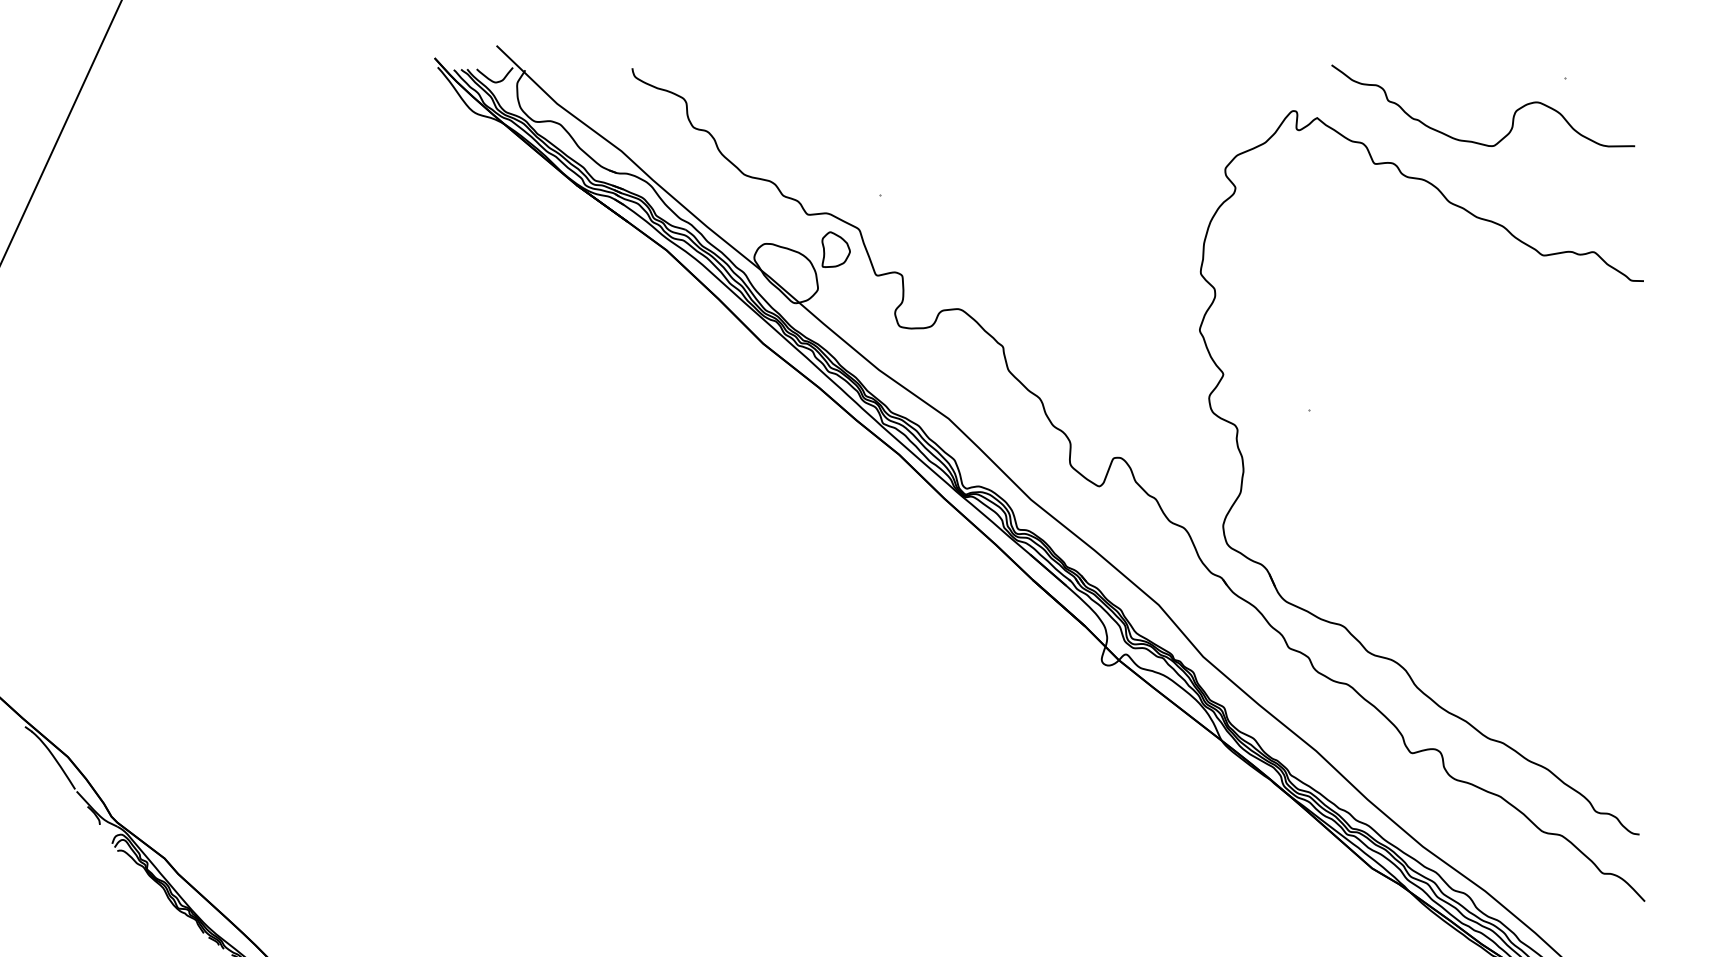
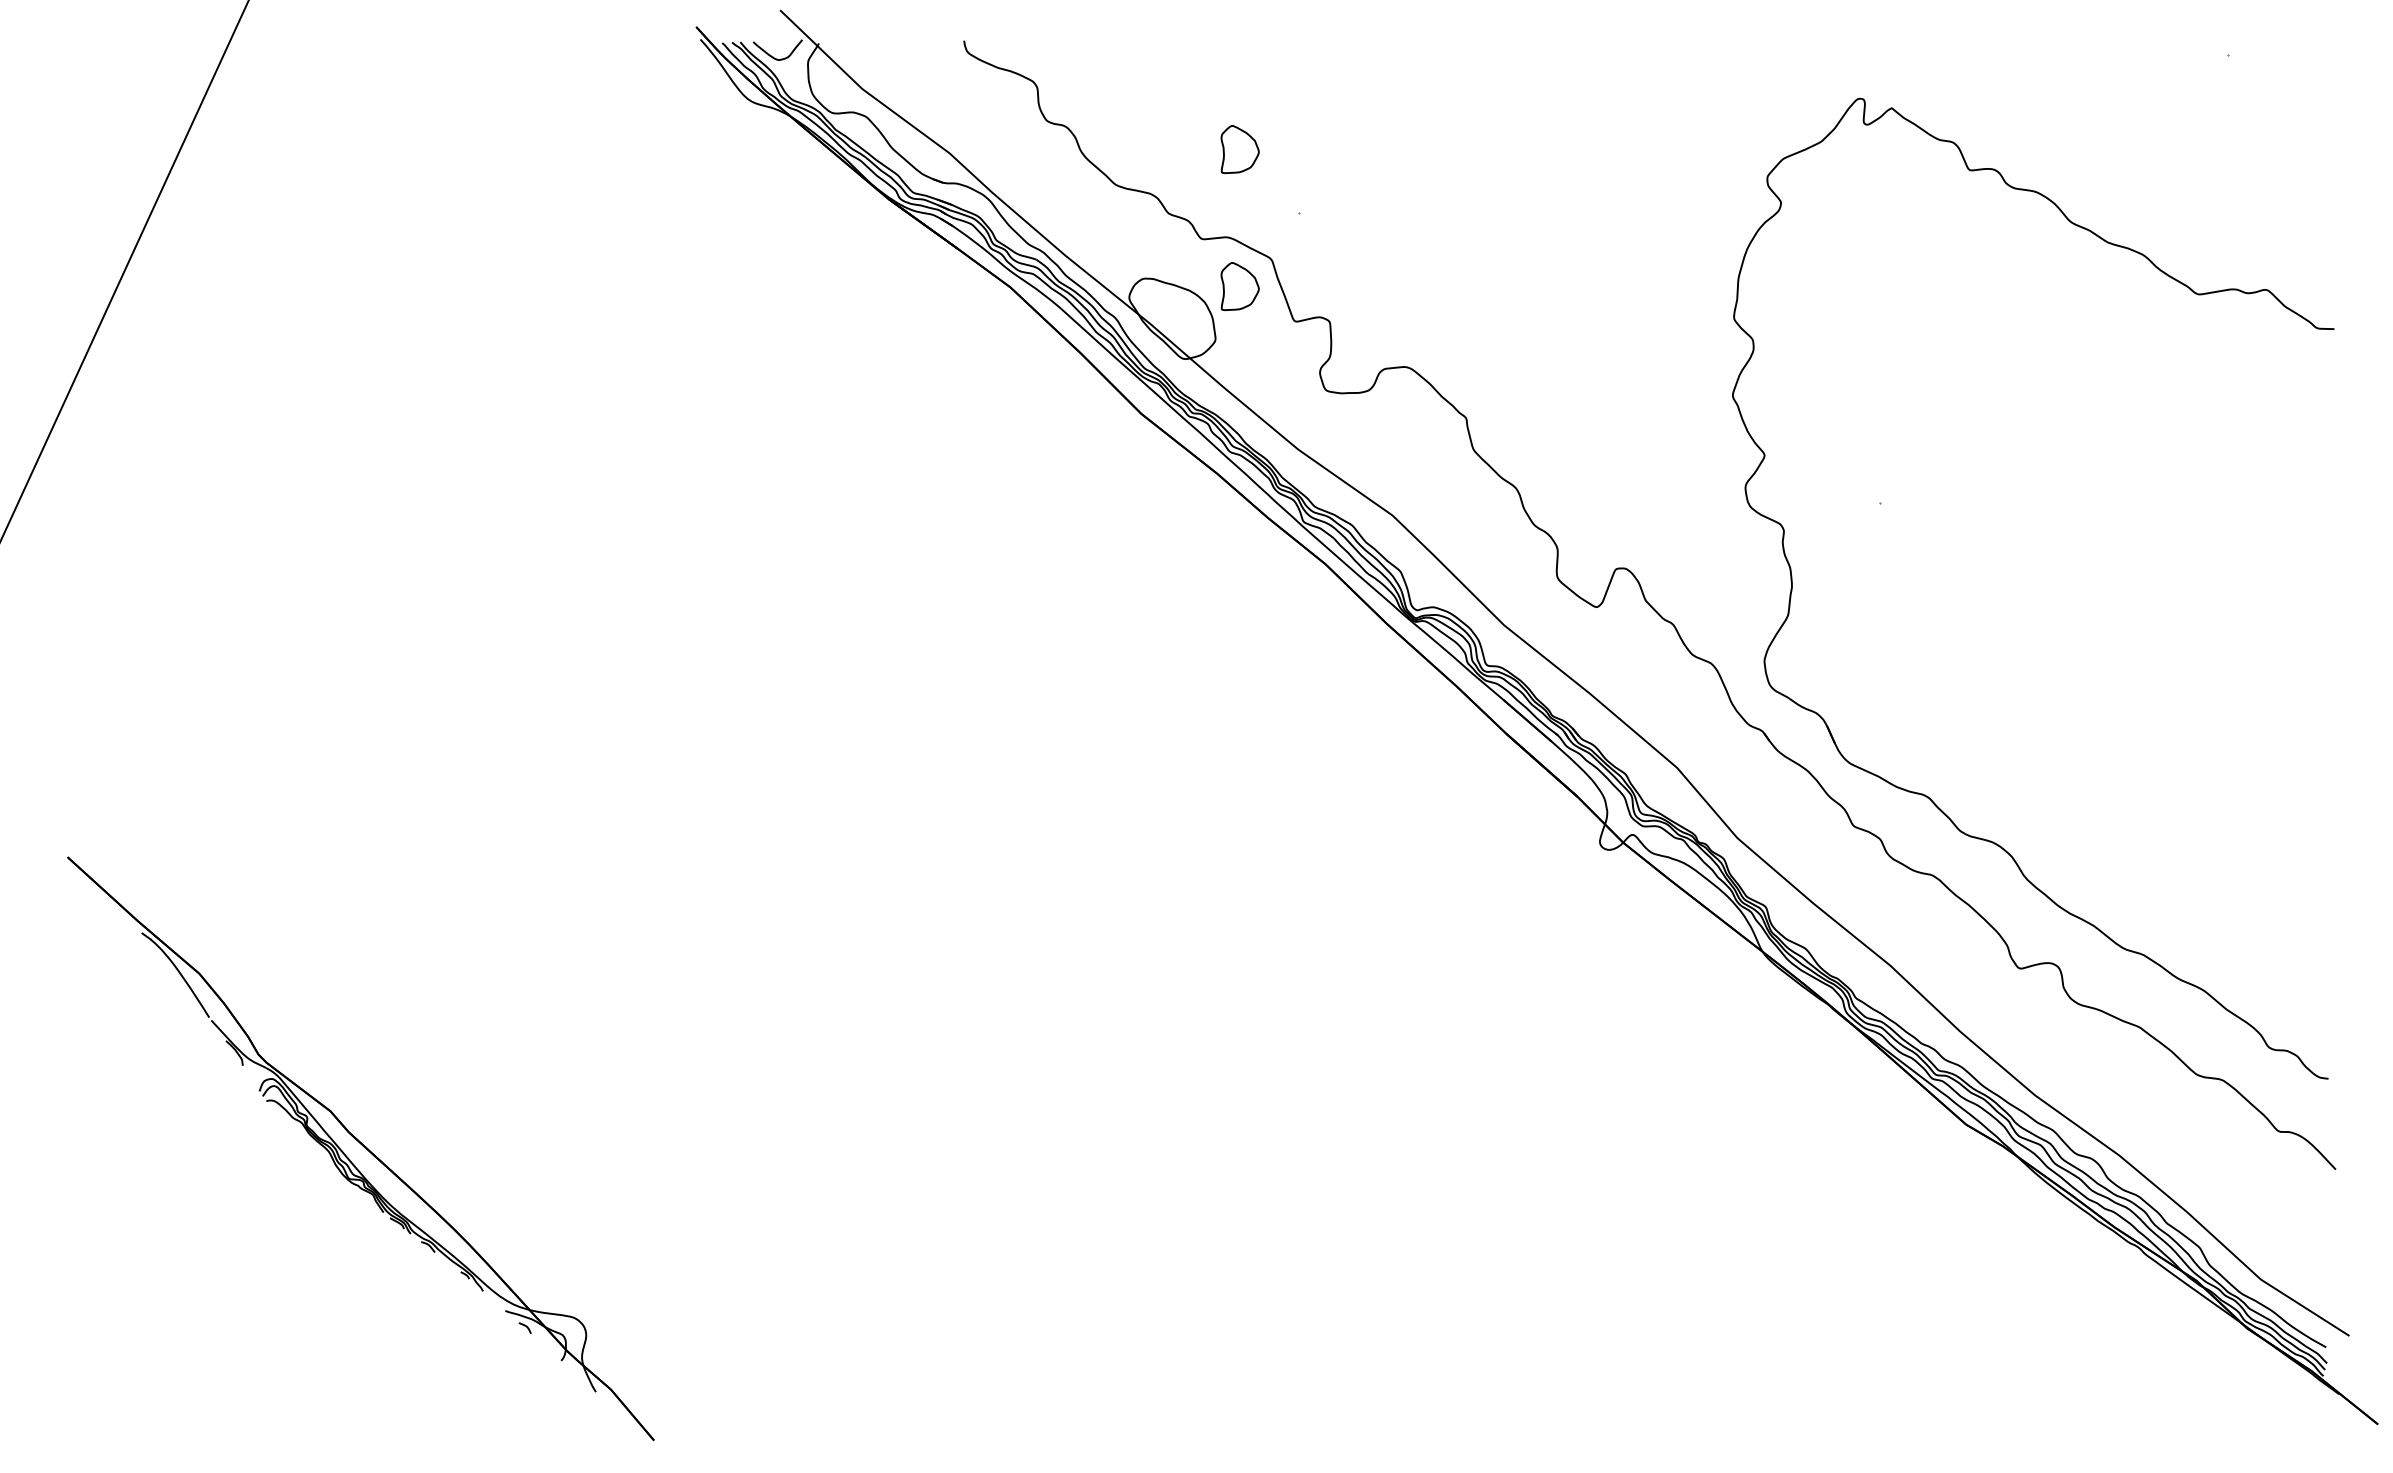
curve: (1513, 115) -> (2157, 104), removed
part: (835, 148) -> (1239, 149), added

